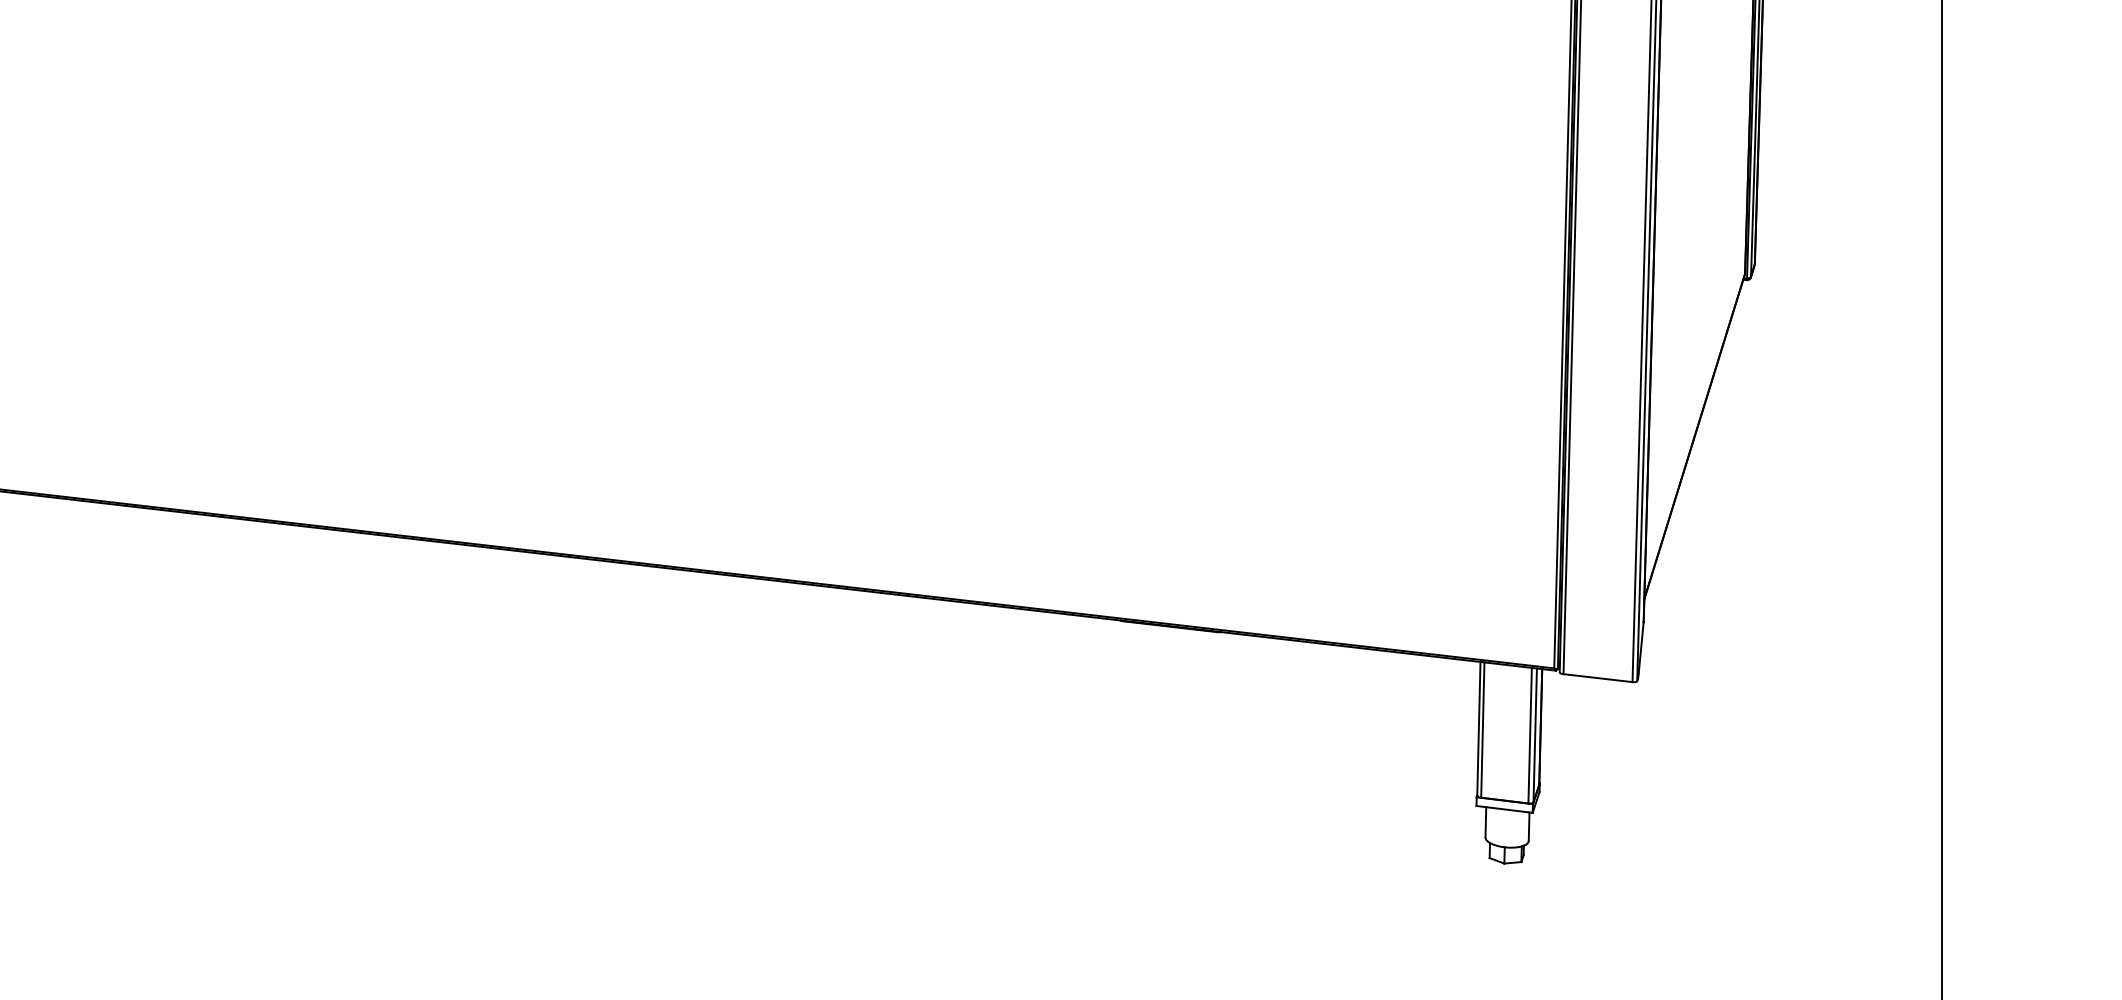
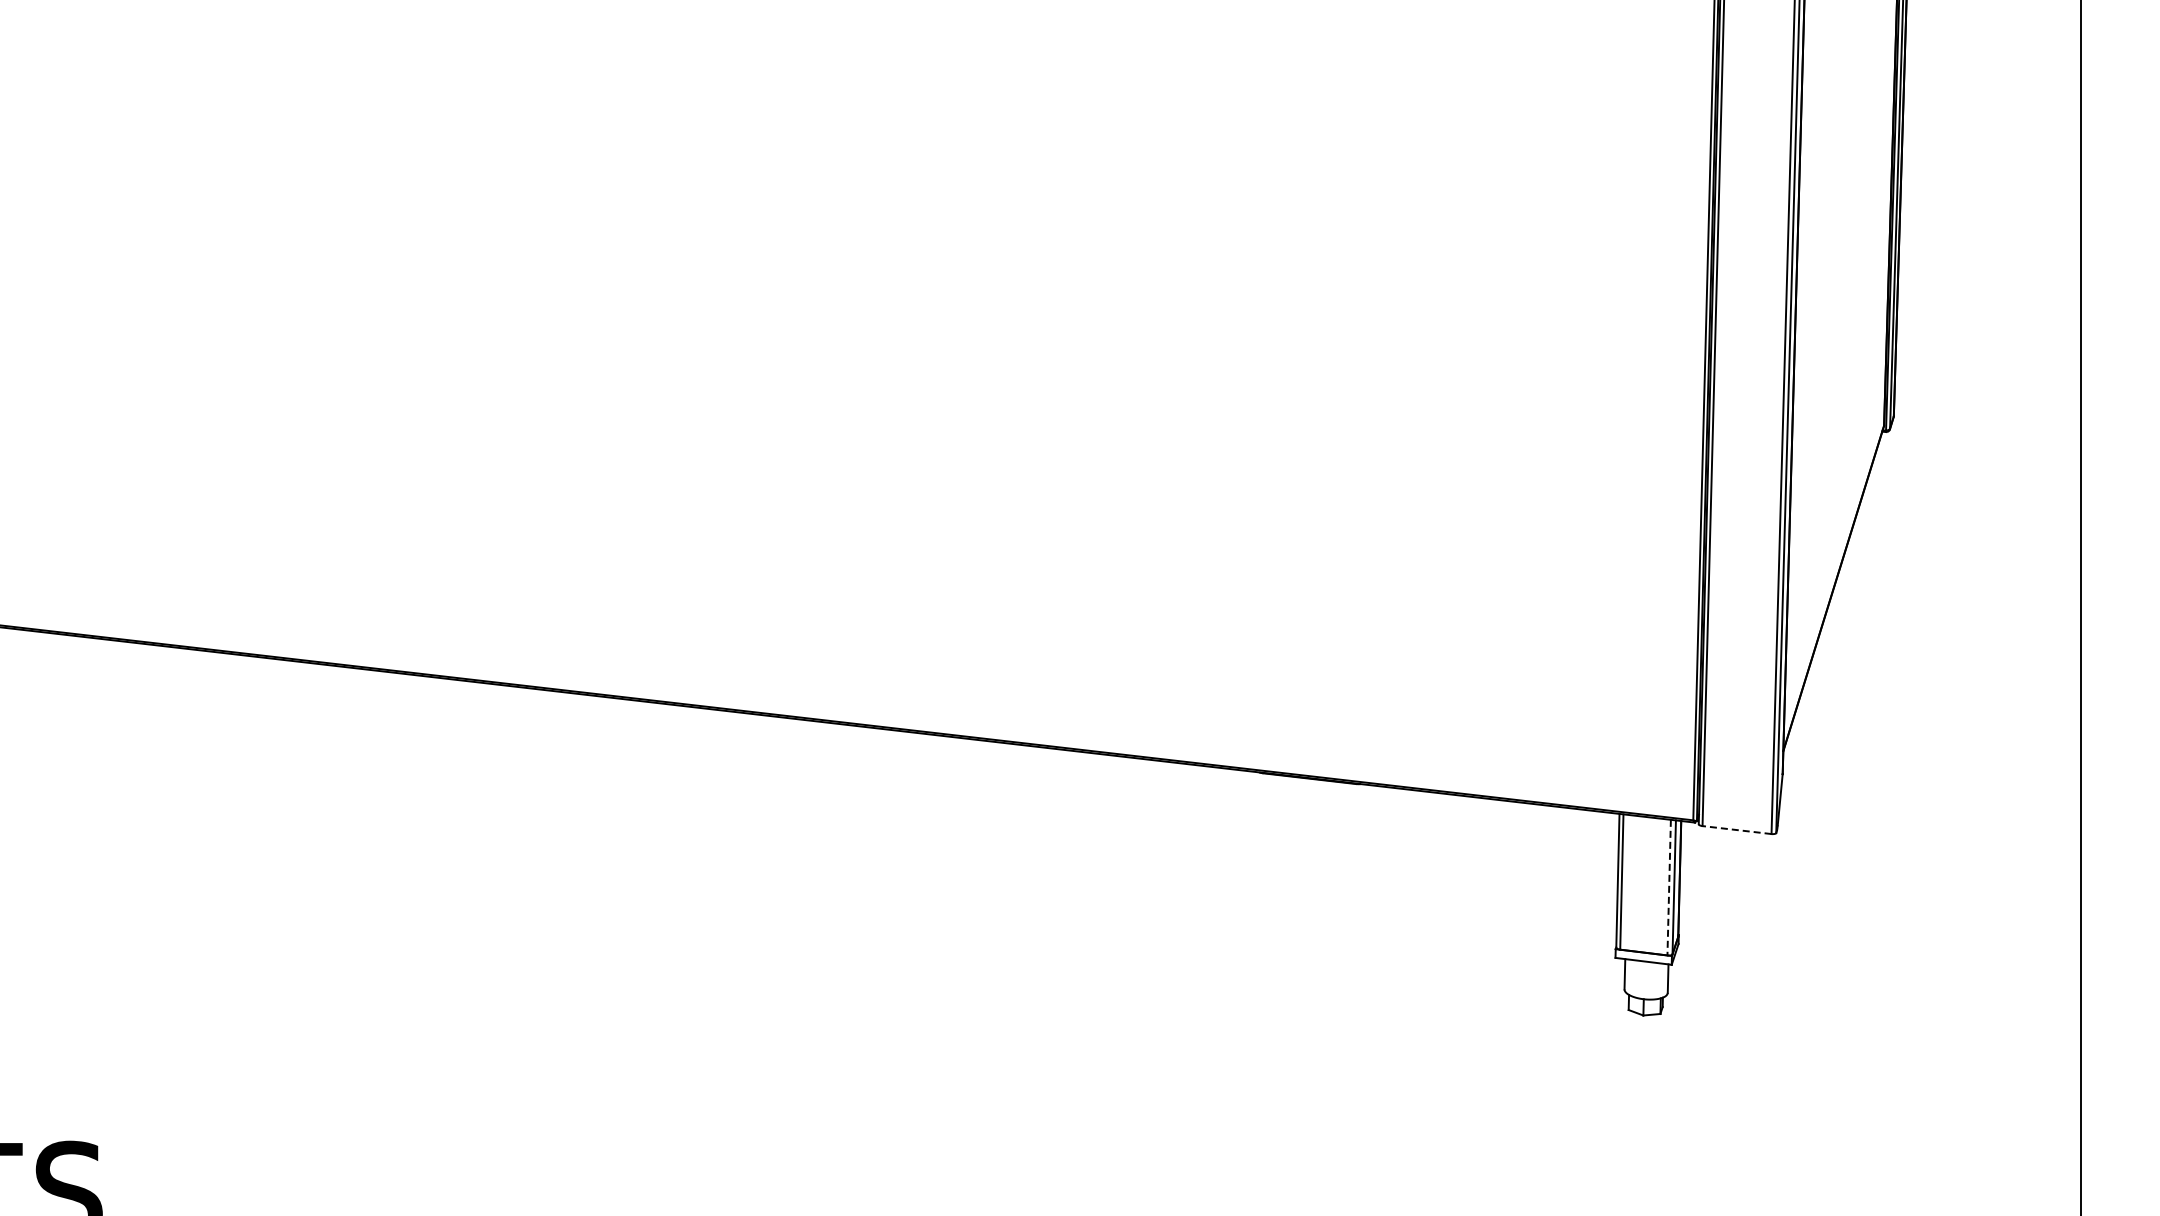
line: (1598, 678) -> (1737, 830), solid -> dashed
line: (1530, 735) -> (1669, 887), solid -> dashed

